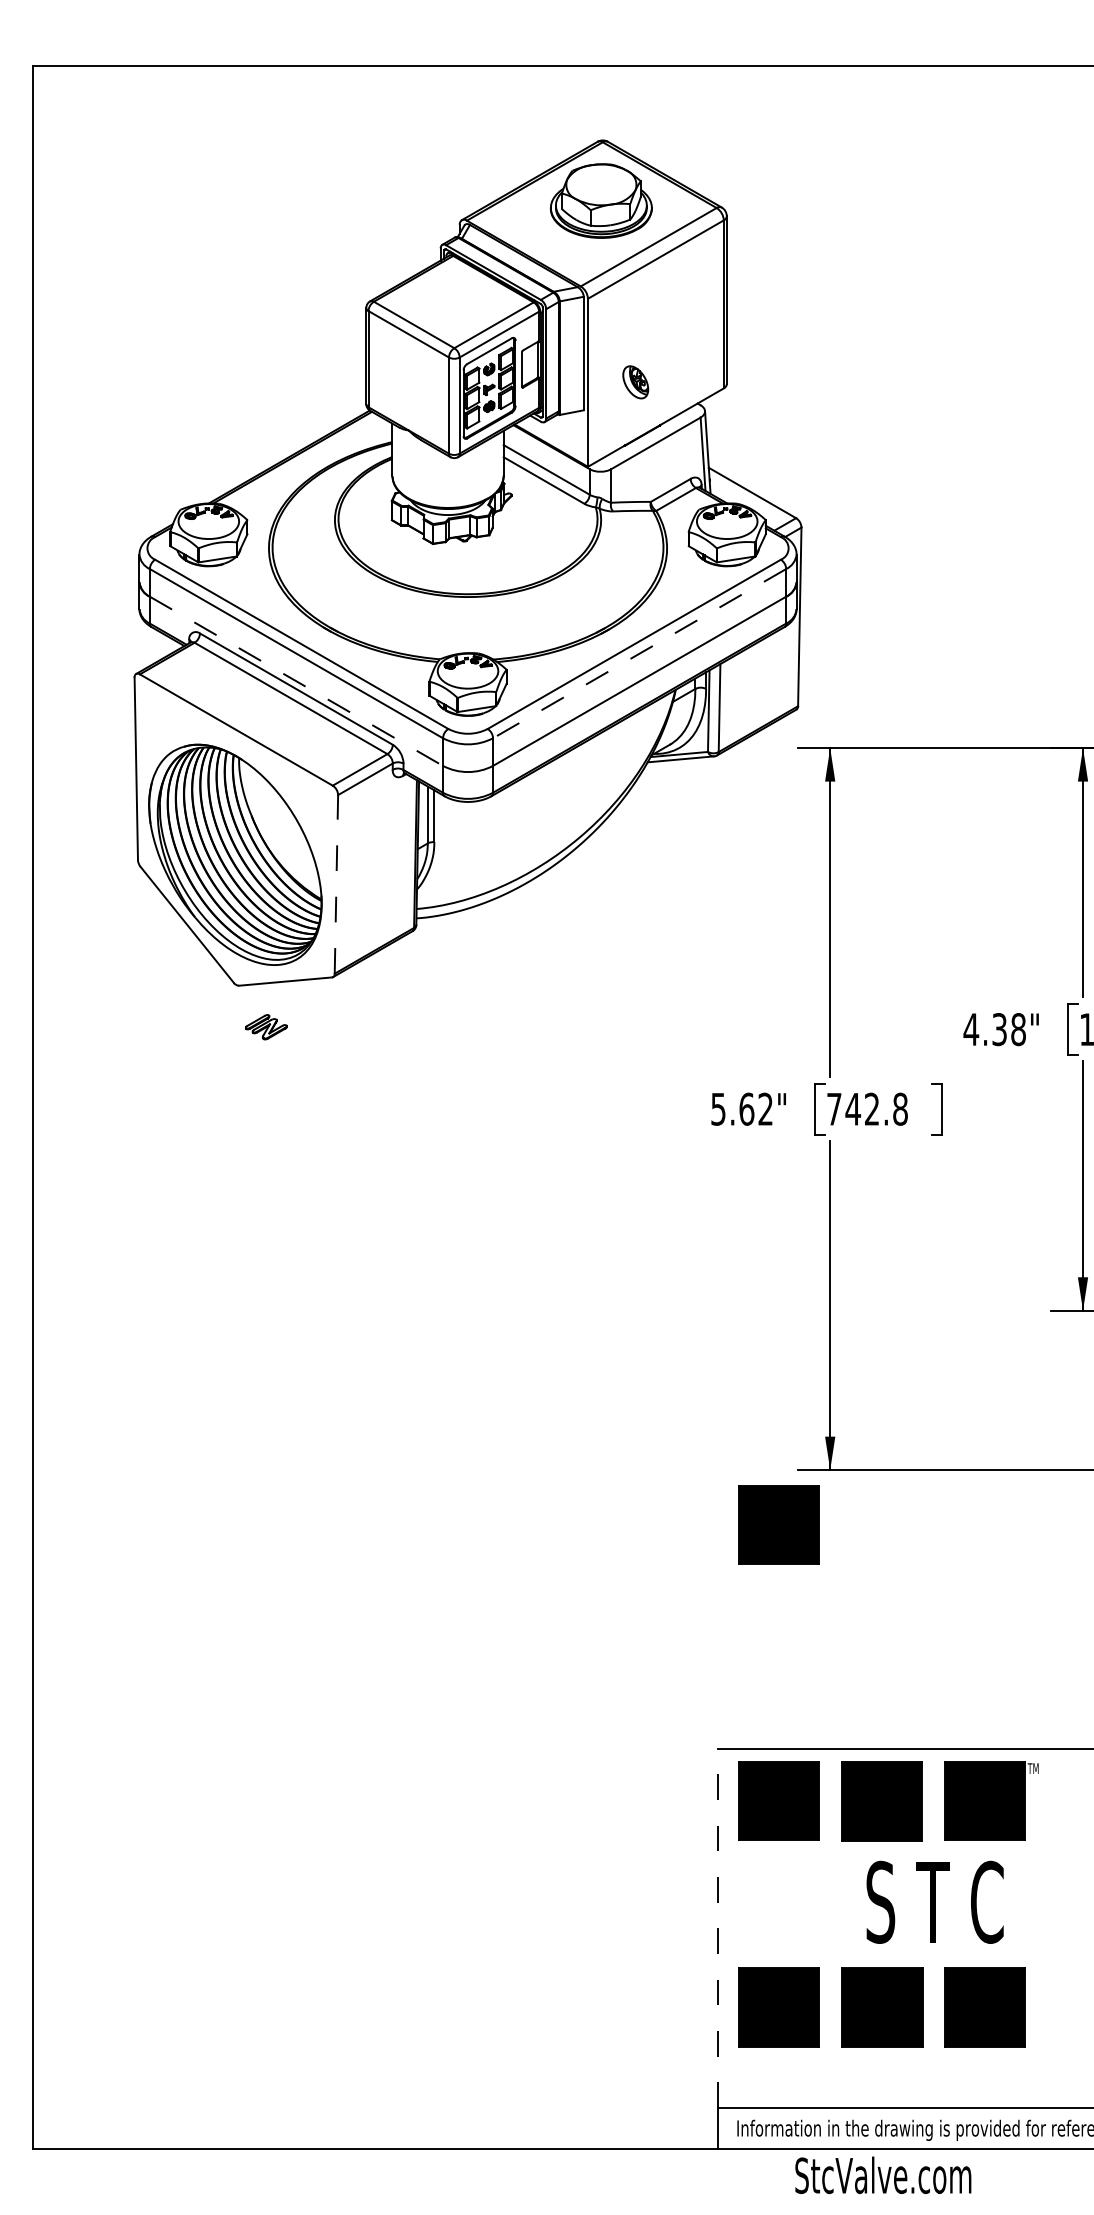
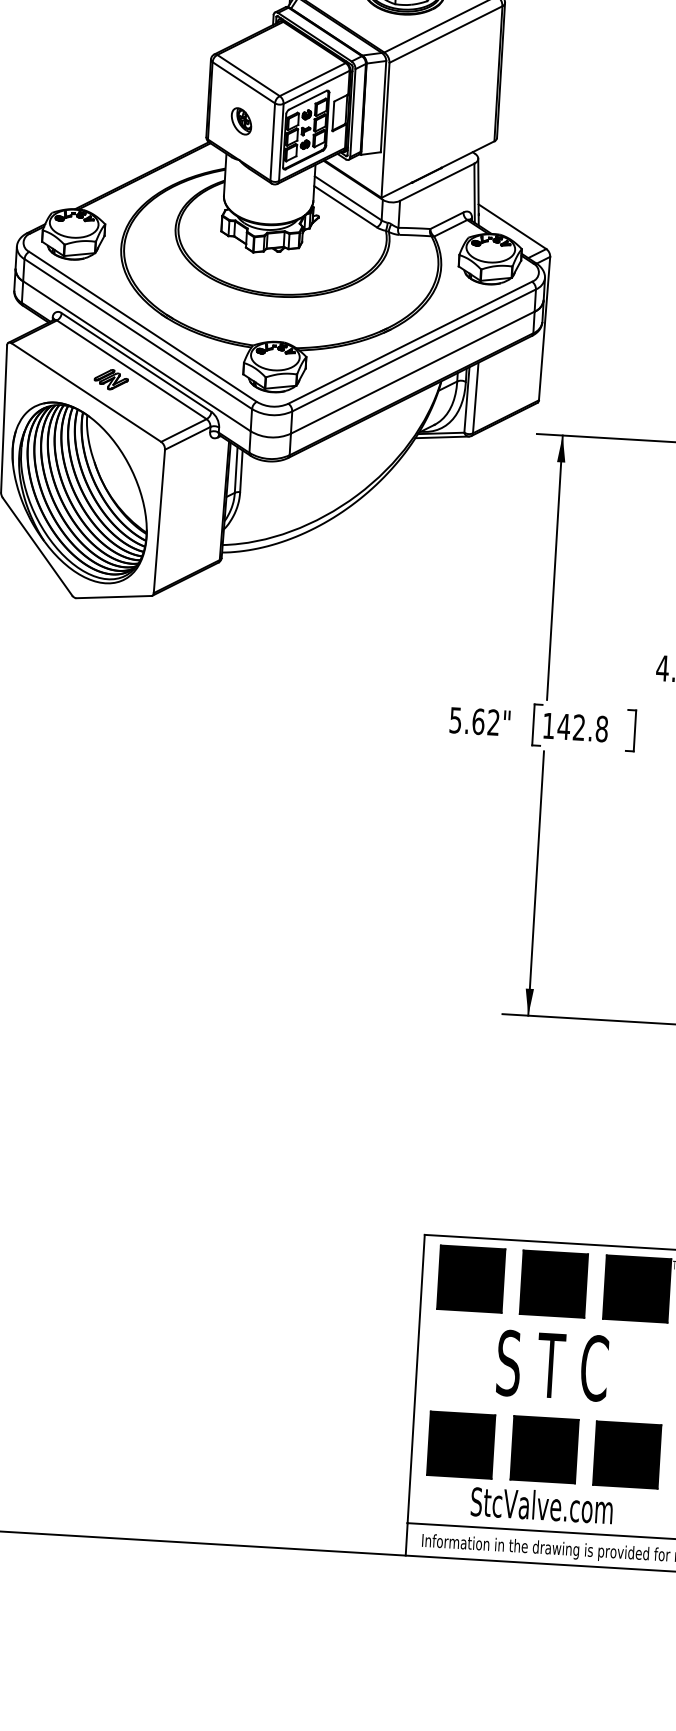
part: (635, 382) -> (241, 121), moved
line: (639, 653) -> (414, 350), dashed -> solid
line: (296, 681) -> (137, 356), dashed -> solid
line: (336, 883) -> (159, 520), dashed -> solid
part: (266, 1027) -> (111, 379), moved
text: (834, 1109) -> (548, 726), 742.8 -> 142.8
part: (778, 1524) -> (484, 1056), removed
text: (934, 1901) -> (552, 1365), moved
line: (717, 1928) -> (415, 1378), dashed -> solid
text: (883, 2174) -> (542, 1504), moved

